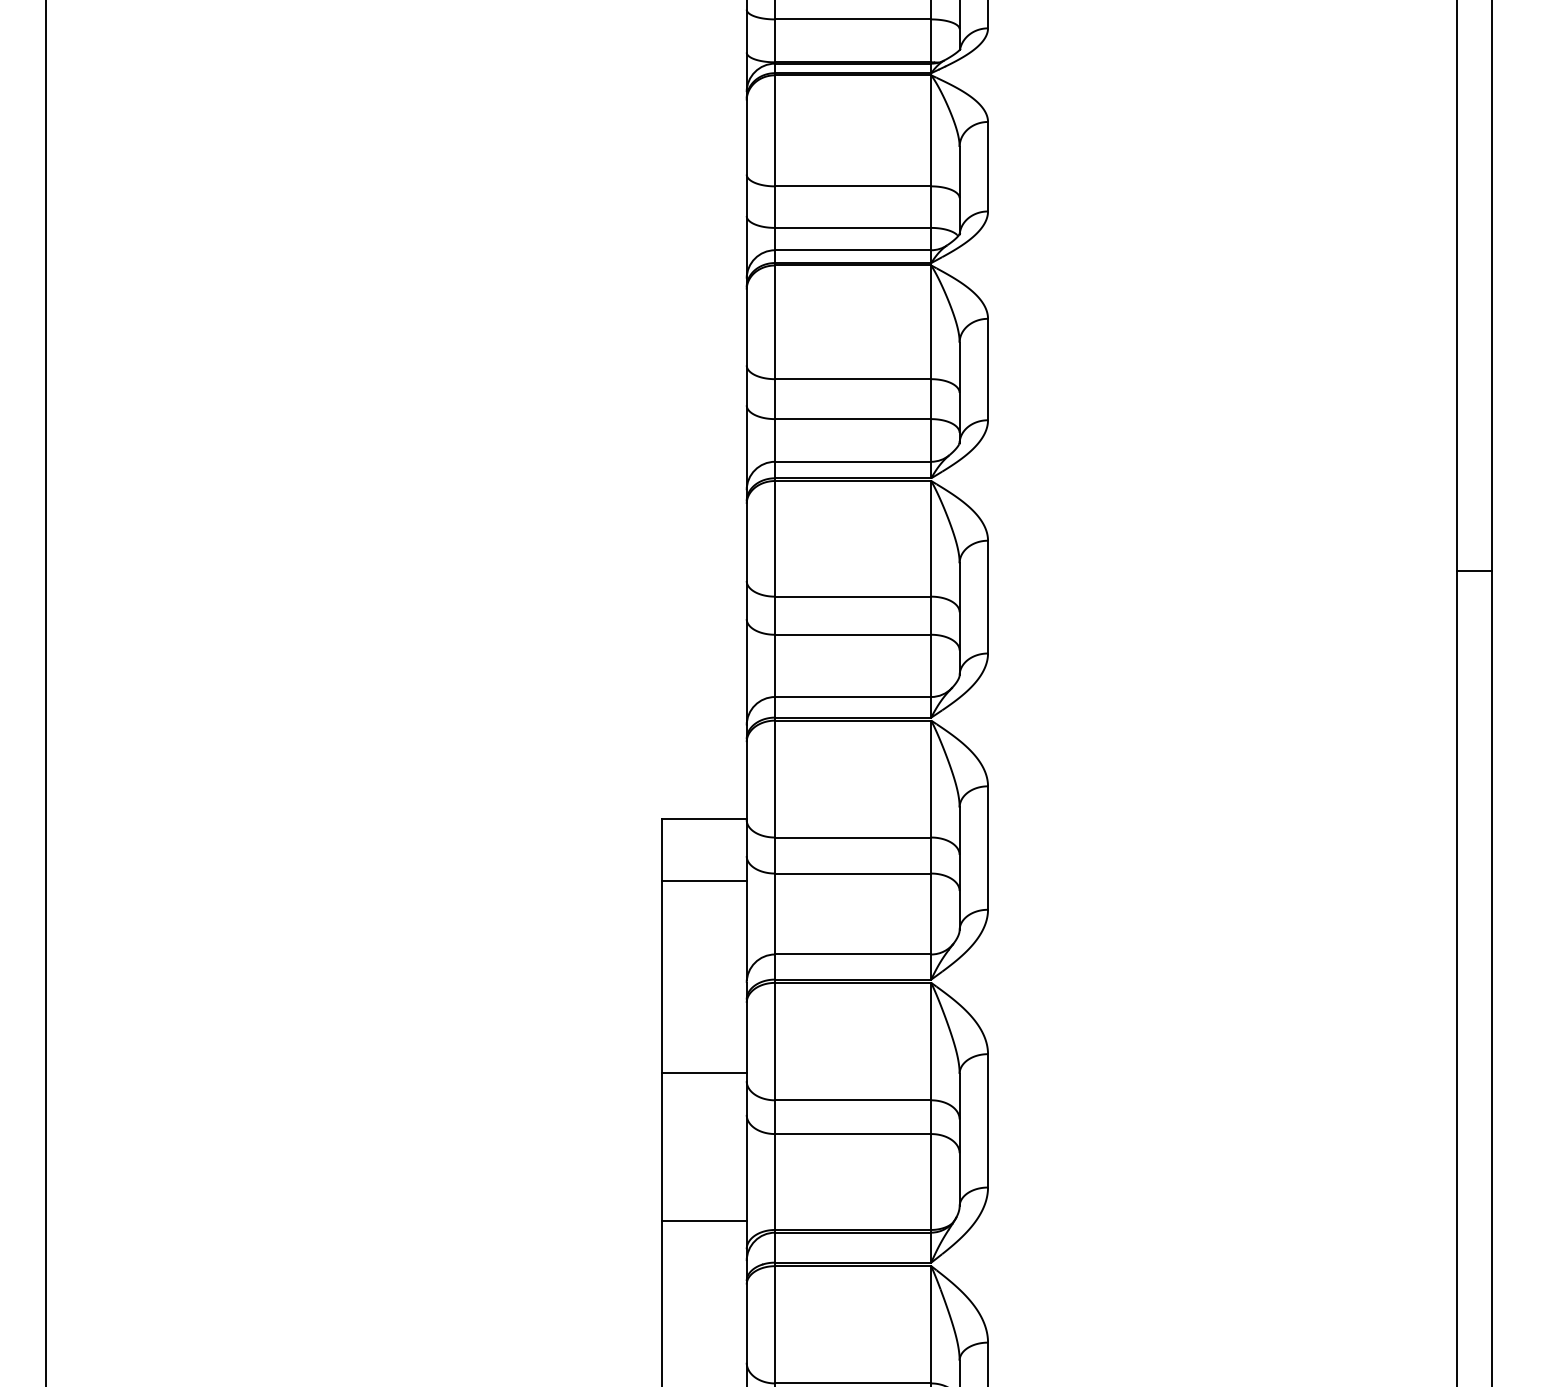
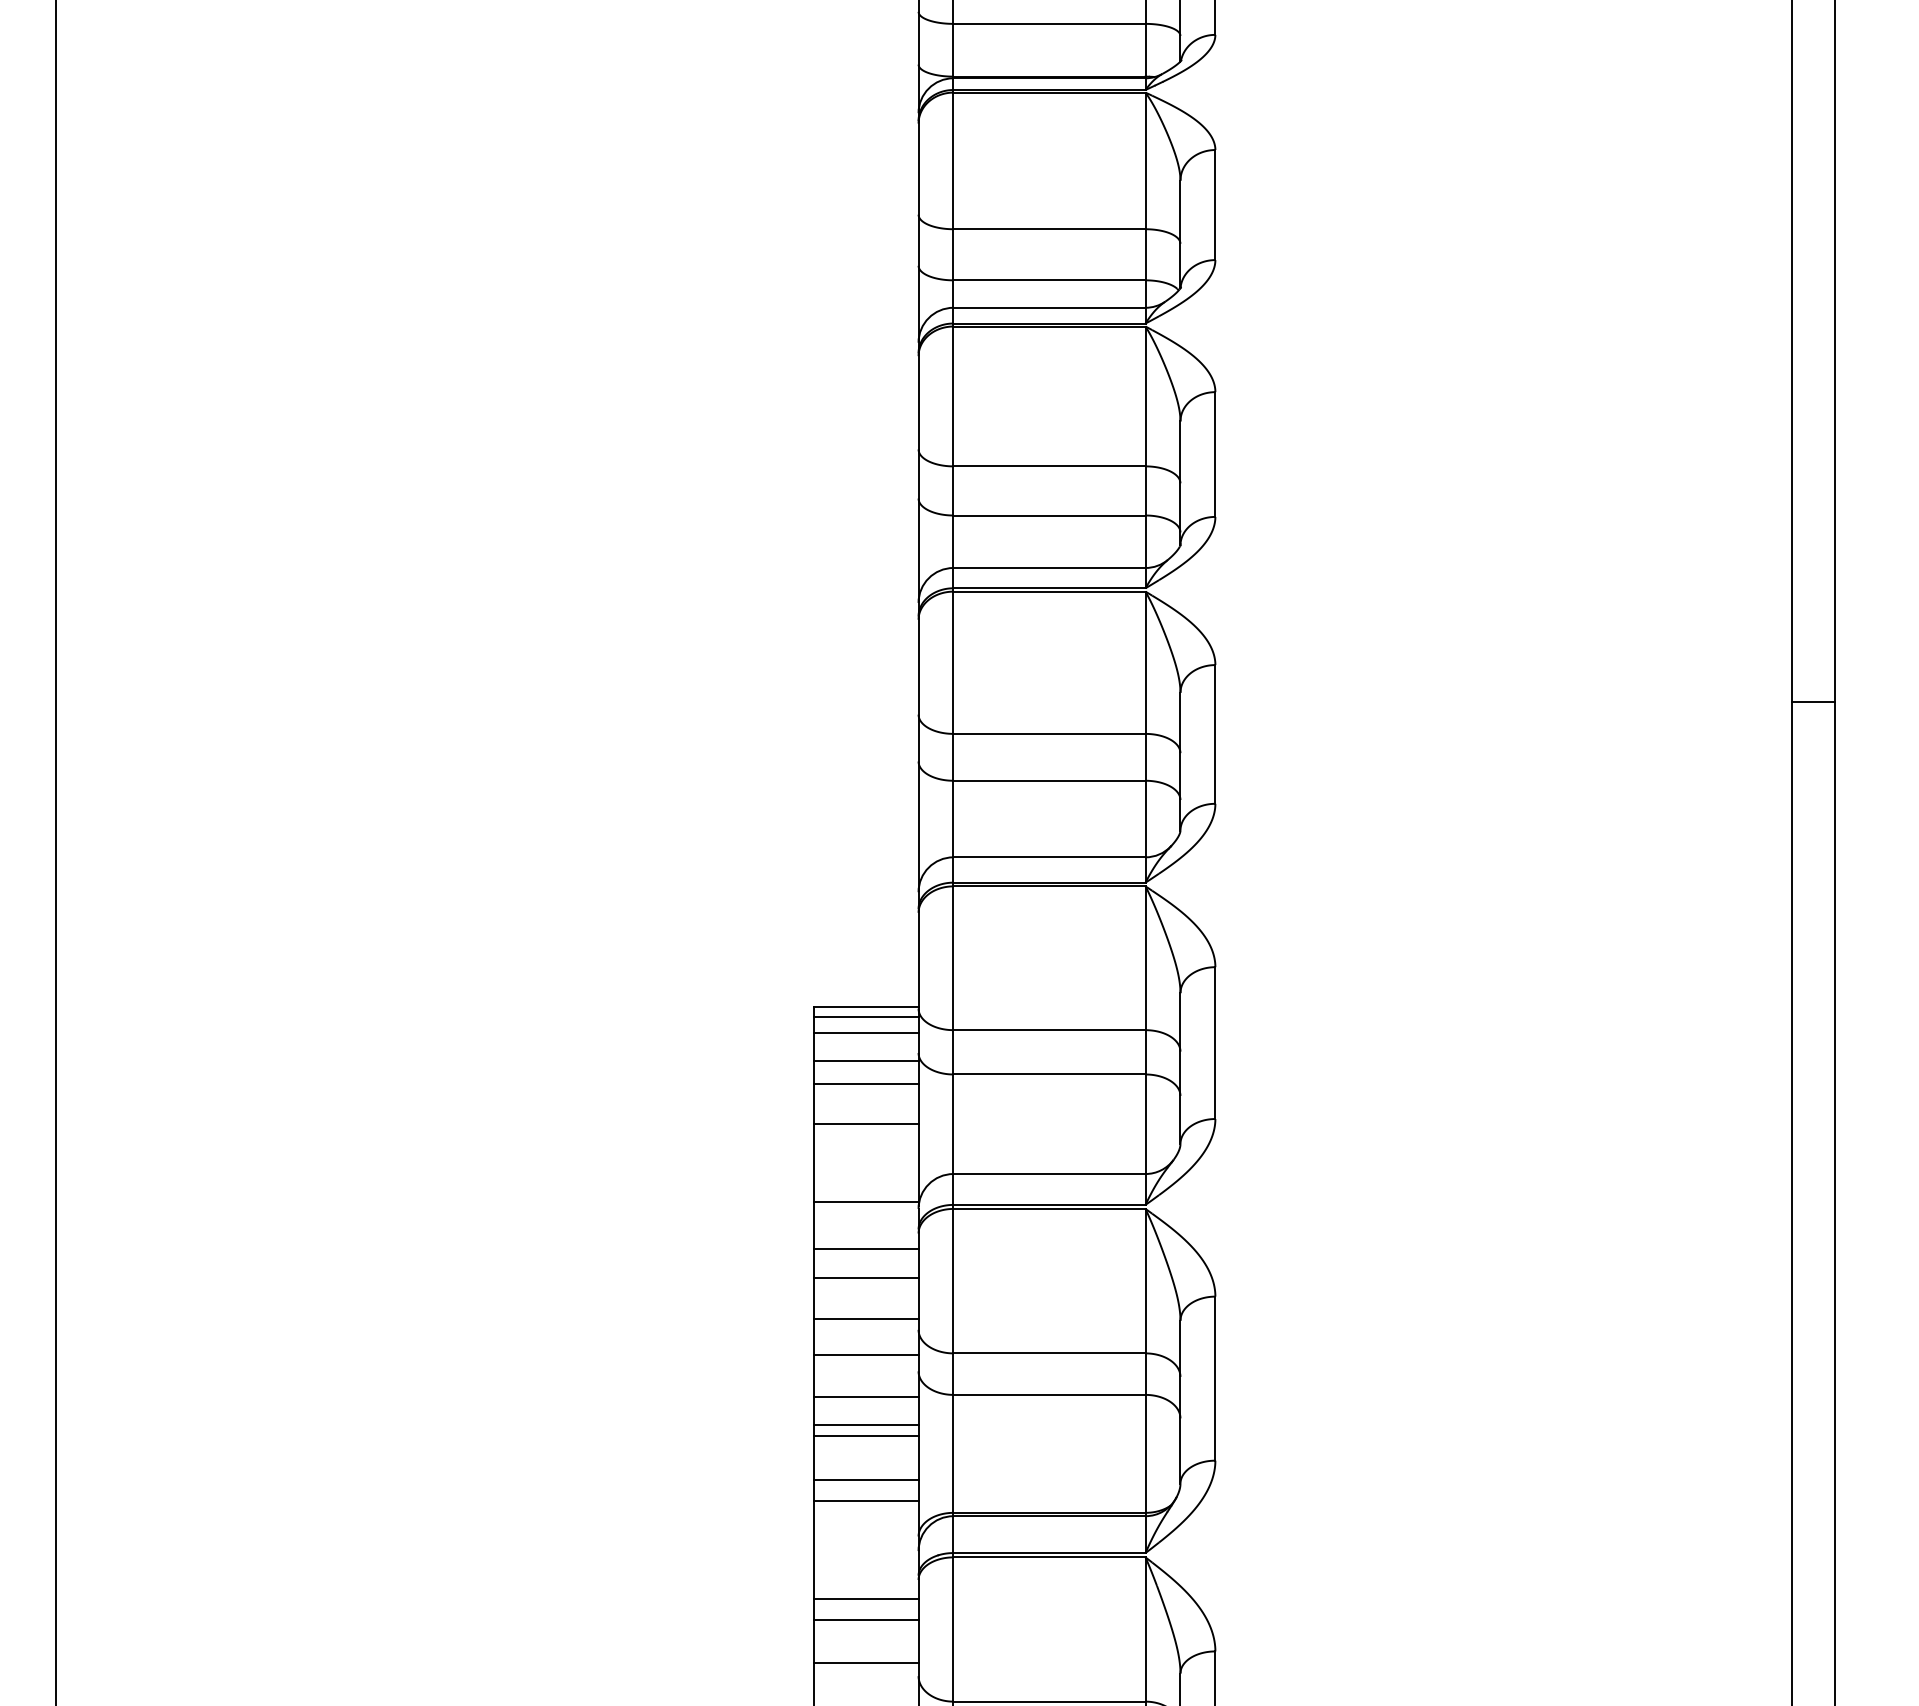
line: (703, 826) -> (865, 1016), added
line: (703, 839) -> (865, 1032), added
line: (703, 863) -> (865, 1061), added
line: (703, 914) -> (865, 1124), added
line: (703, 977) -> (865, 1202), added
line: (703, 1015) -> (865, 1248), added
line: (703, 1039) -> (865, 1278), added
line: (703, 1102) -> (865, 1355), added
line: (703, 1136) -> (865, 1397), added
line: (703, 1158) -> (865, 1425), added
line: (703, 1167) -> (865, 1436), added
line: (703, 1203) -> (865, 1480), added
line: (703, 1300) -> (865, 1599), added
line: (703, 1317) -> (865, 1620), added
line: (703, 1351) -> (865, 1662), added

